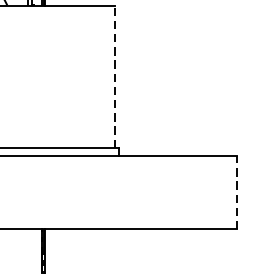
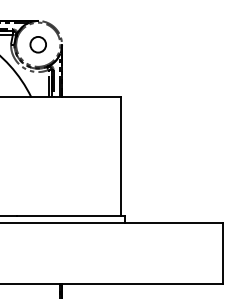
line: (115, 76) -> (121, 156), dashed -> solid
line: (237, 192) -> (223, 253), dashed -> solid

